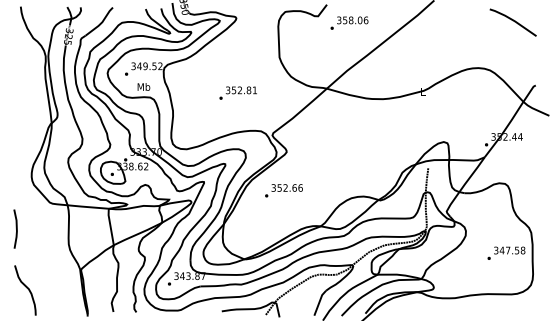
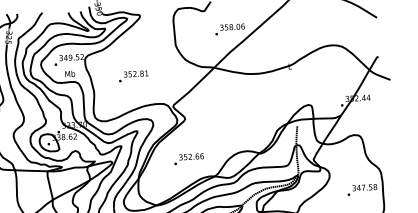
text: (349, 22) -> (230, 28), moved
text: (237, 92) -> (133, 75), moved
text: (283, 190) -> (188, 158), moved

